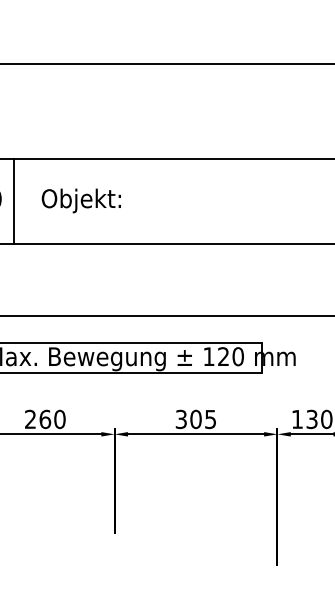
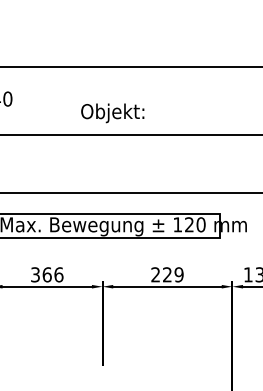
text: (80, 200) -> (111, 112), moved
line: (14, 201) -> (22, 101), removed
text: (45, 419) -> (47, 274), 260 -> 366
text: (195, 419) -> (167, 274), 305 -> 229

